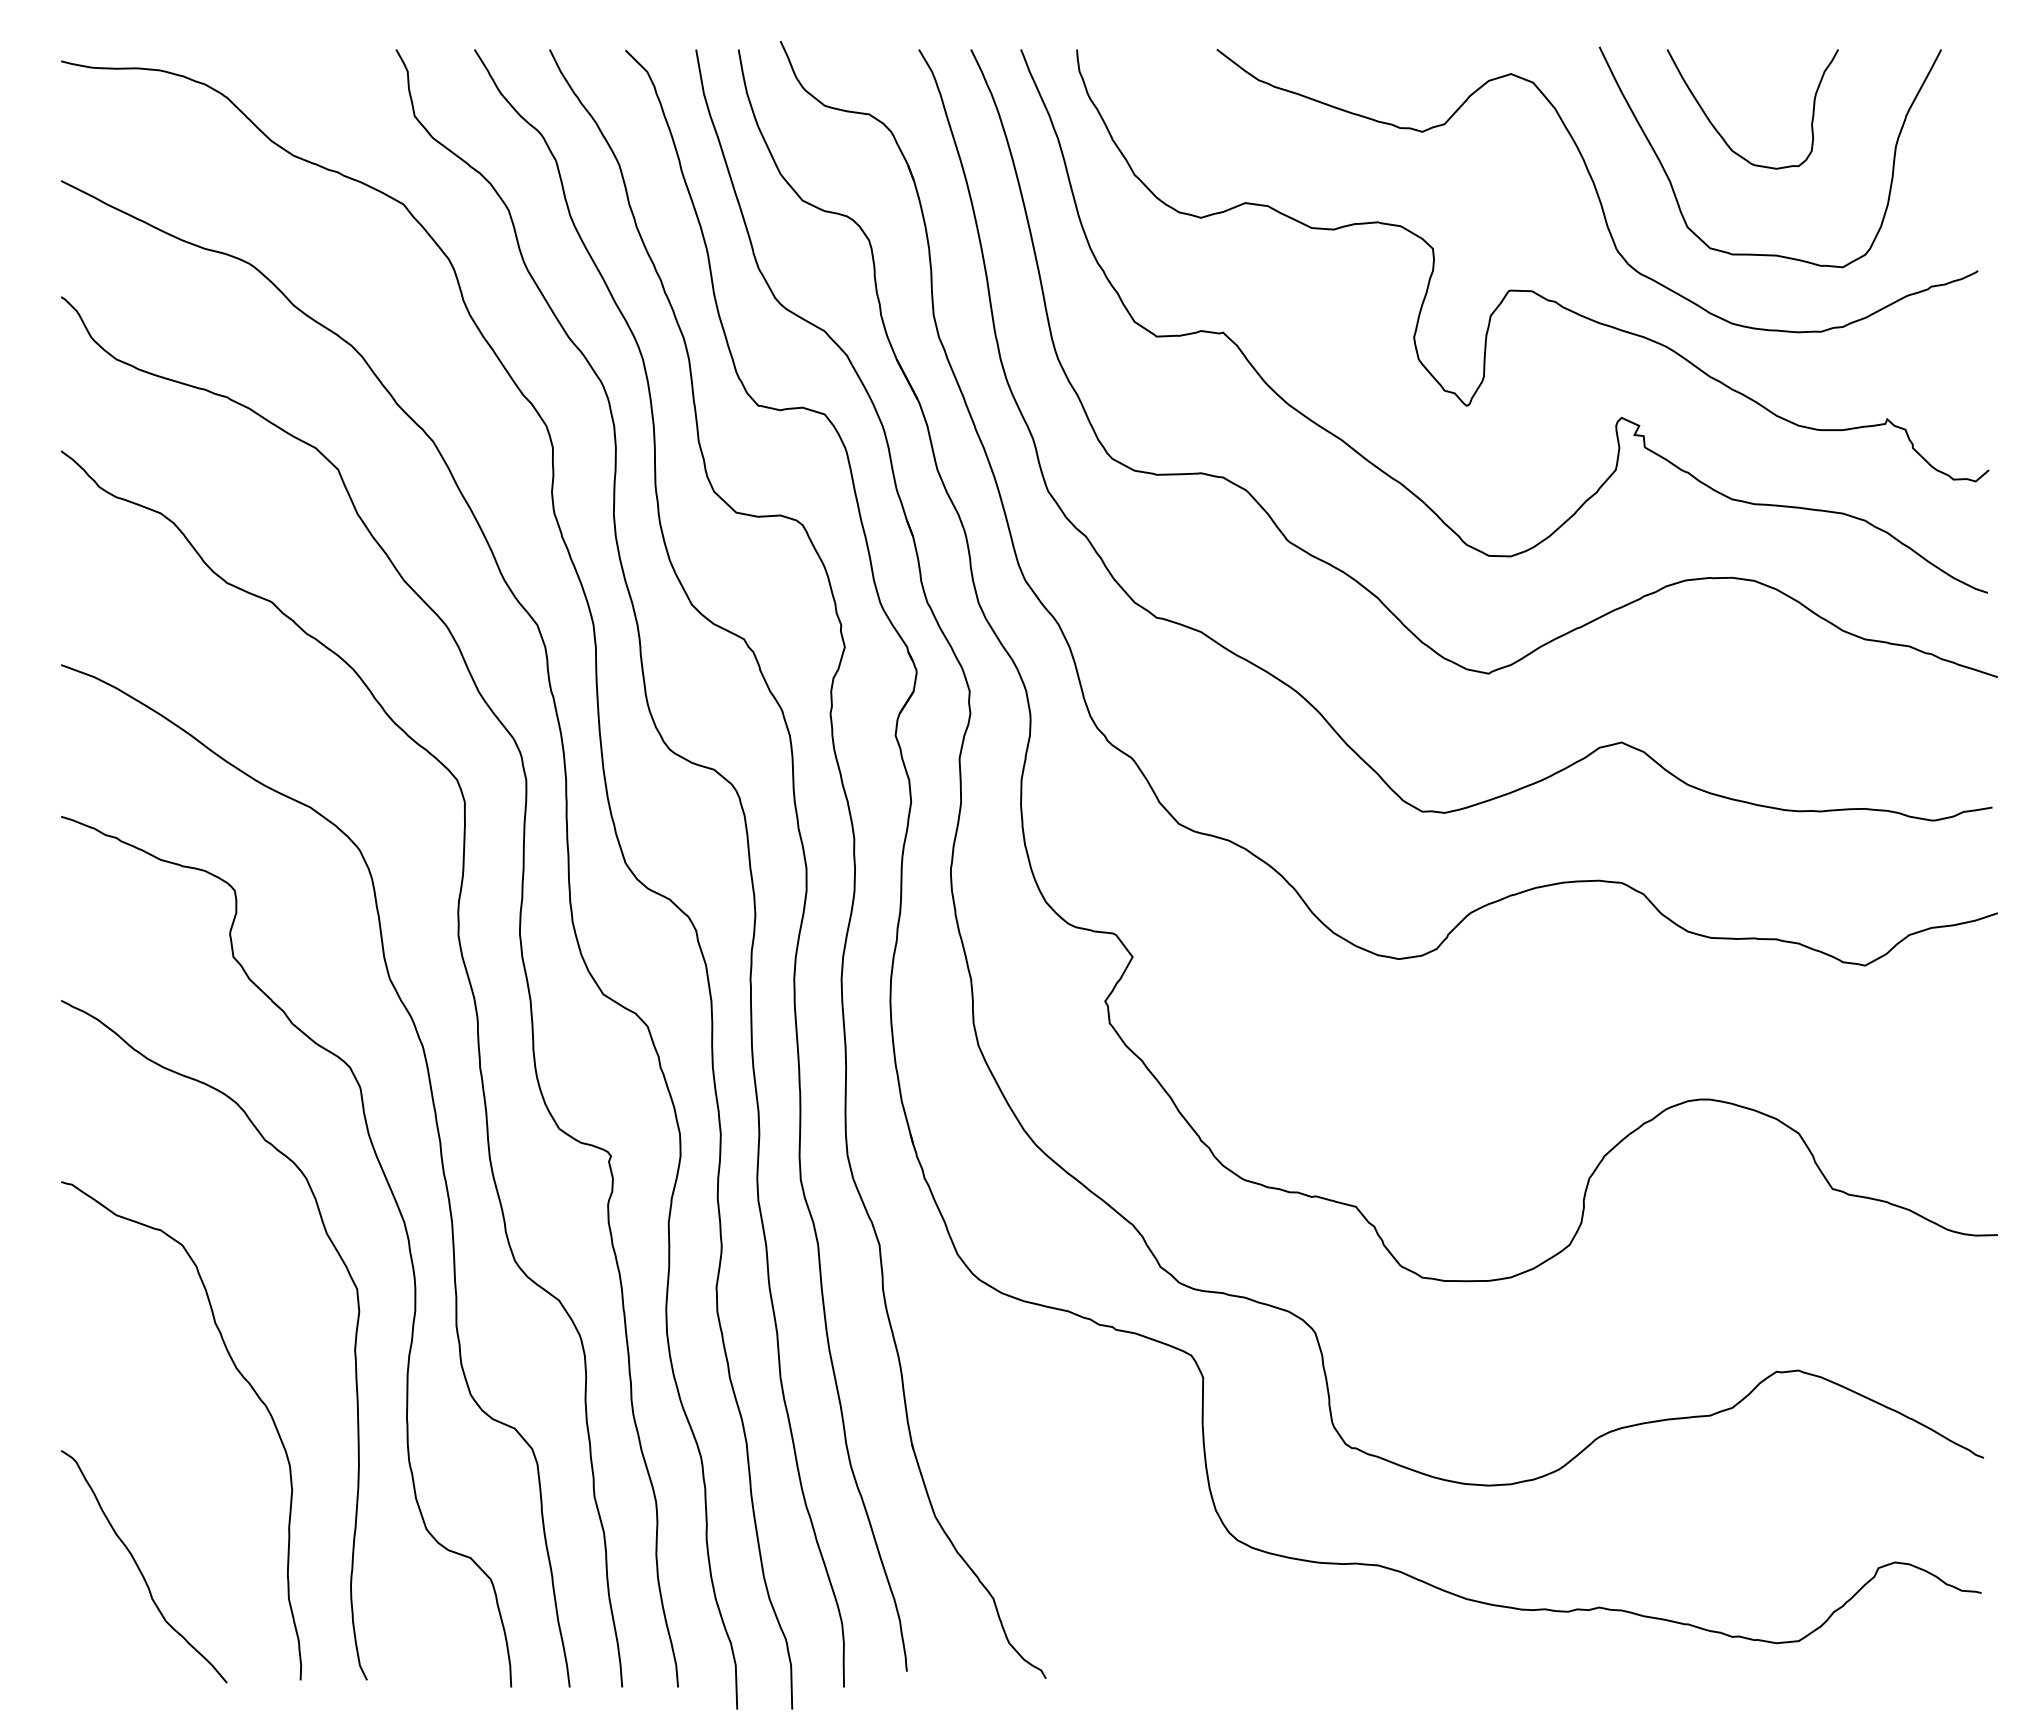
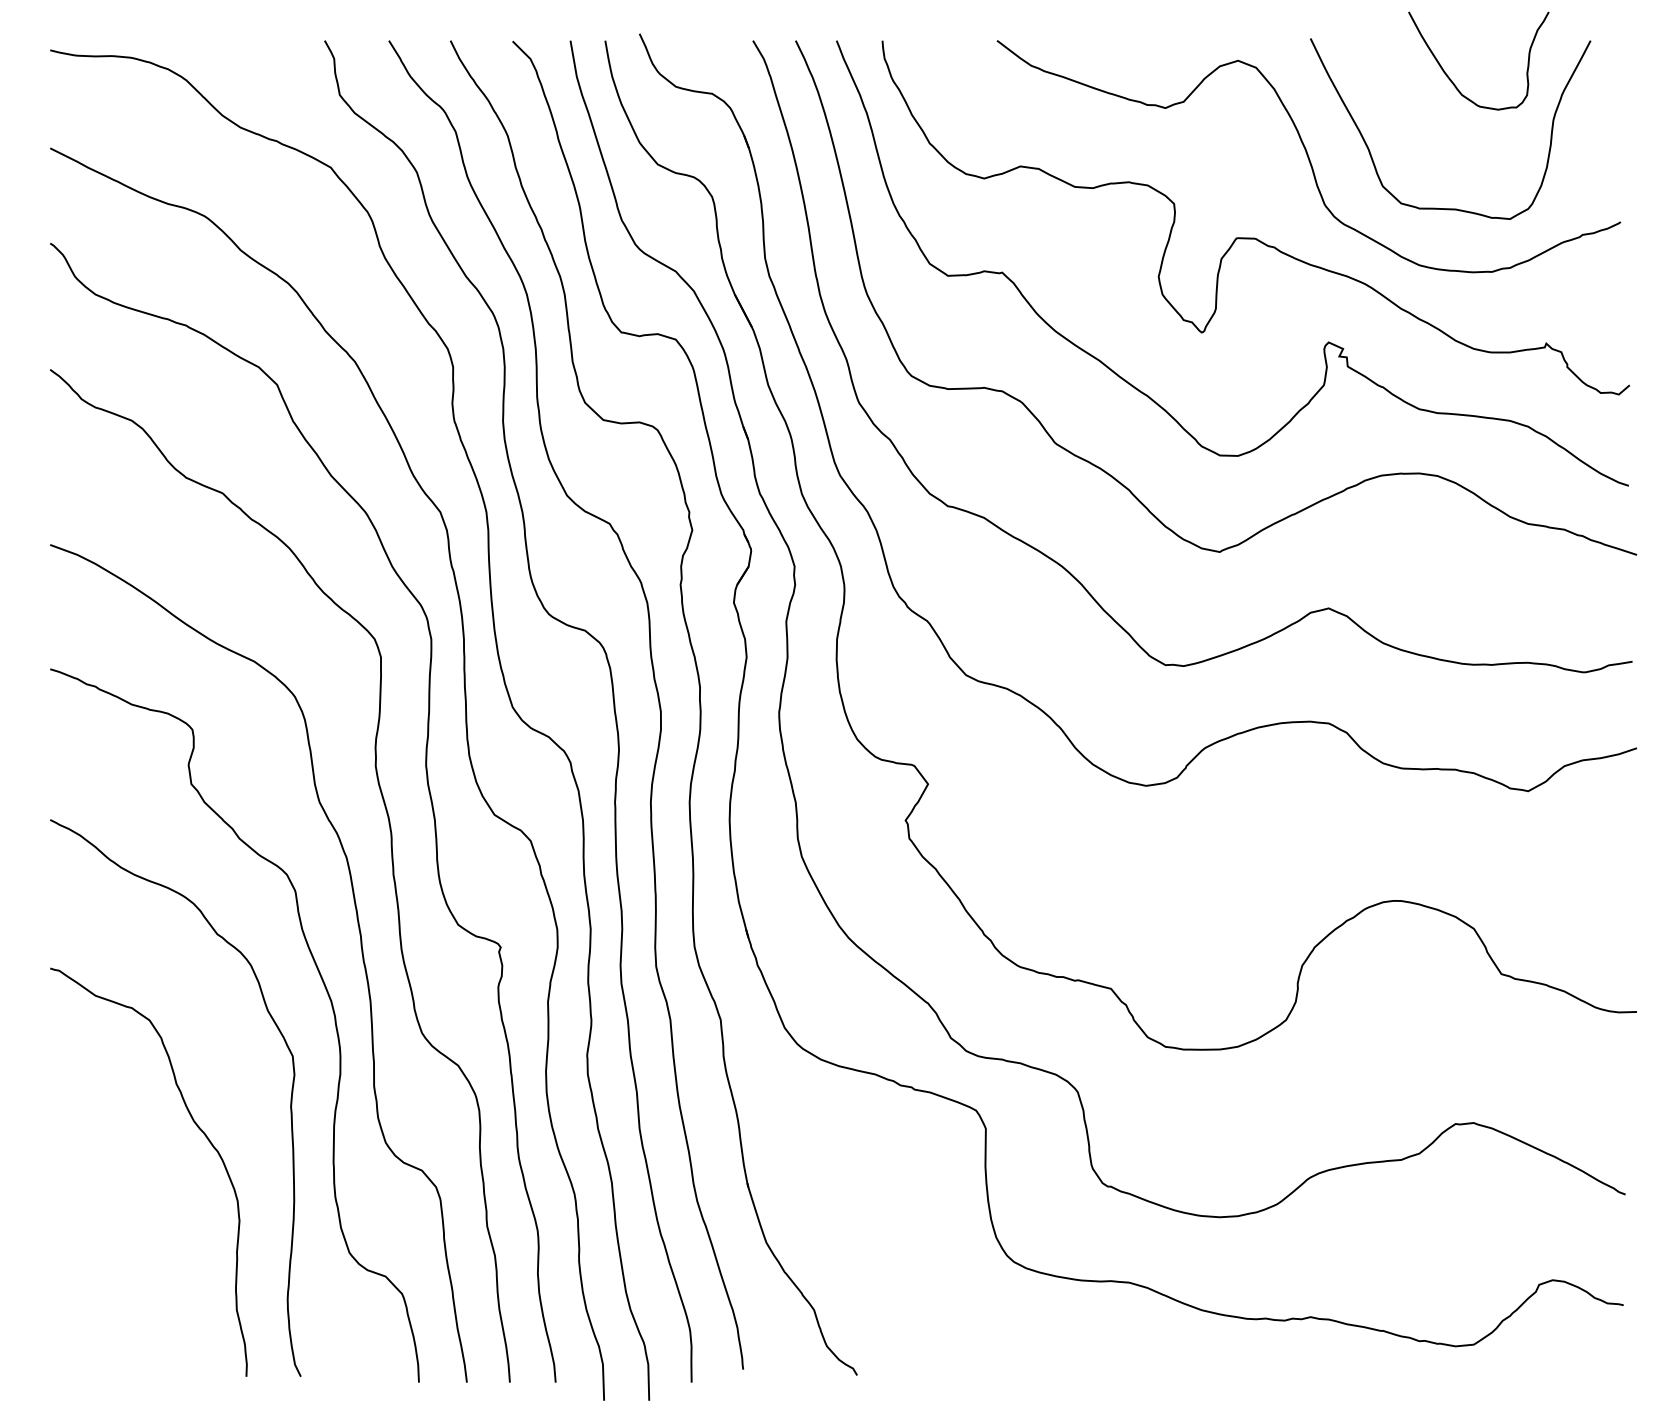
curve: (1720, 133) -> (1452, 80), moved
curve: (139, 1567) -> (114, 1284), removed

